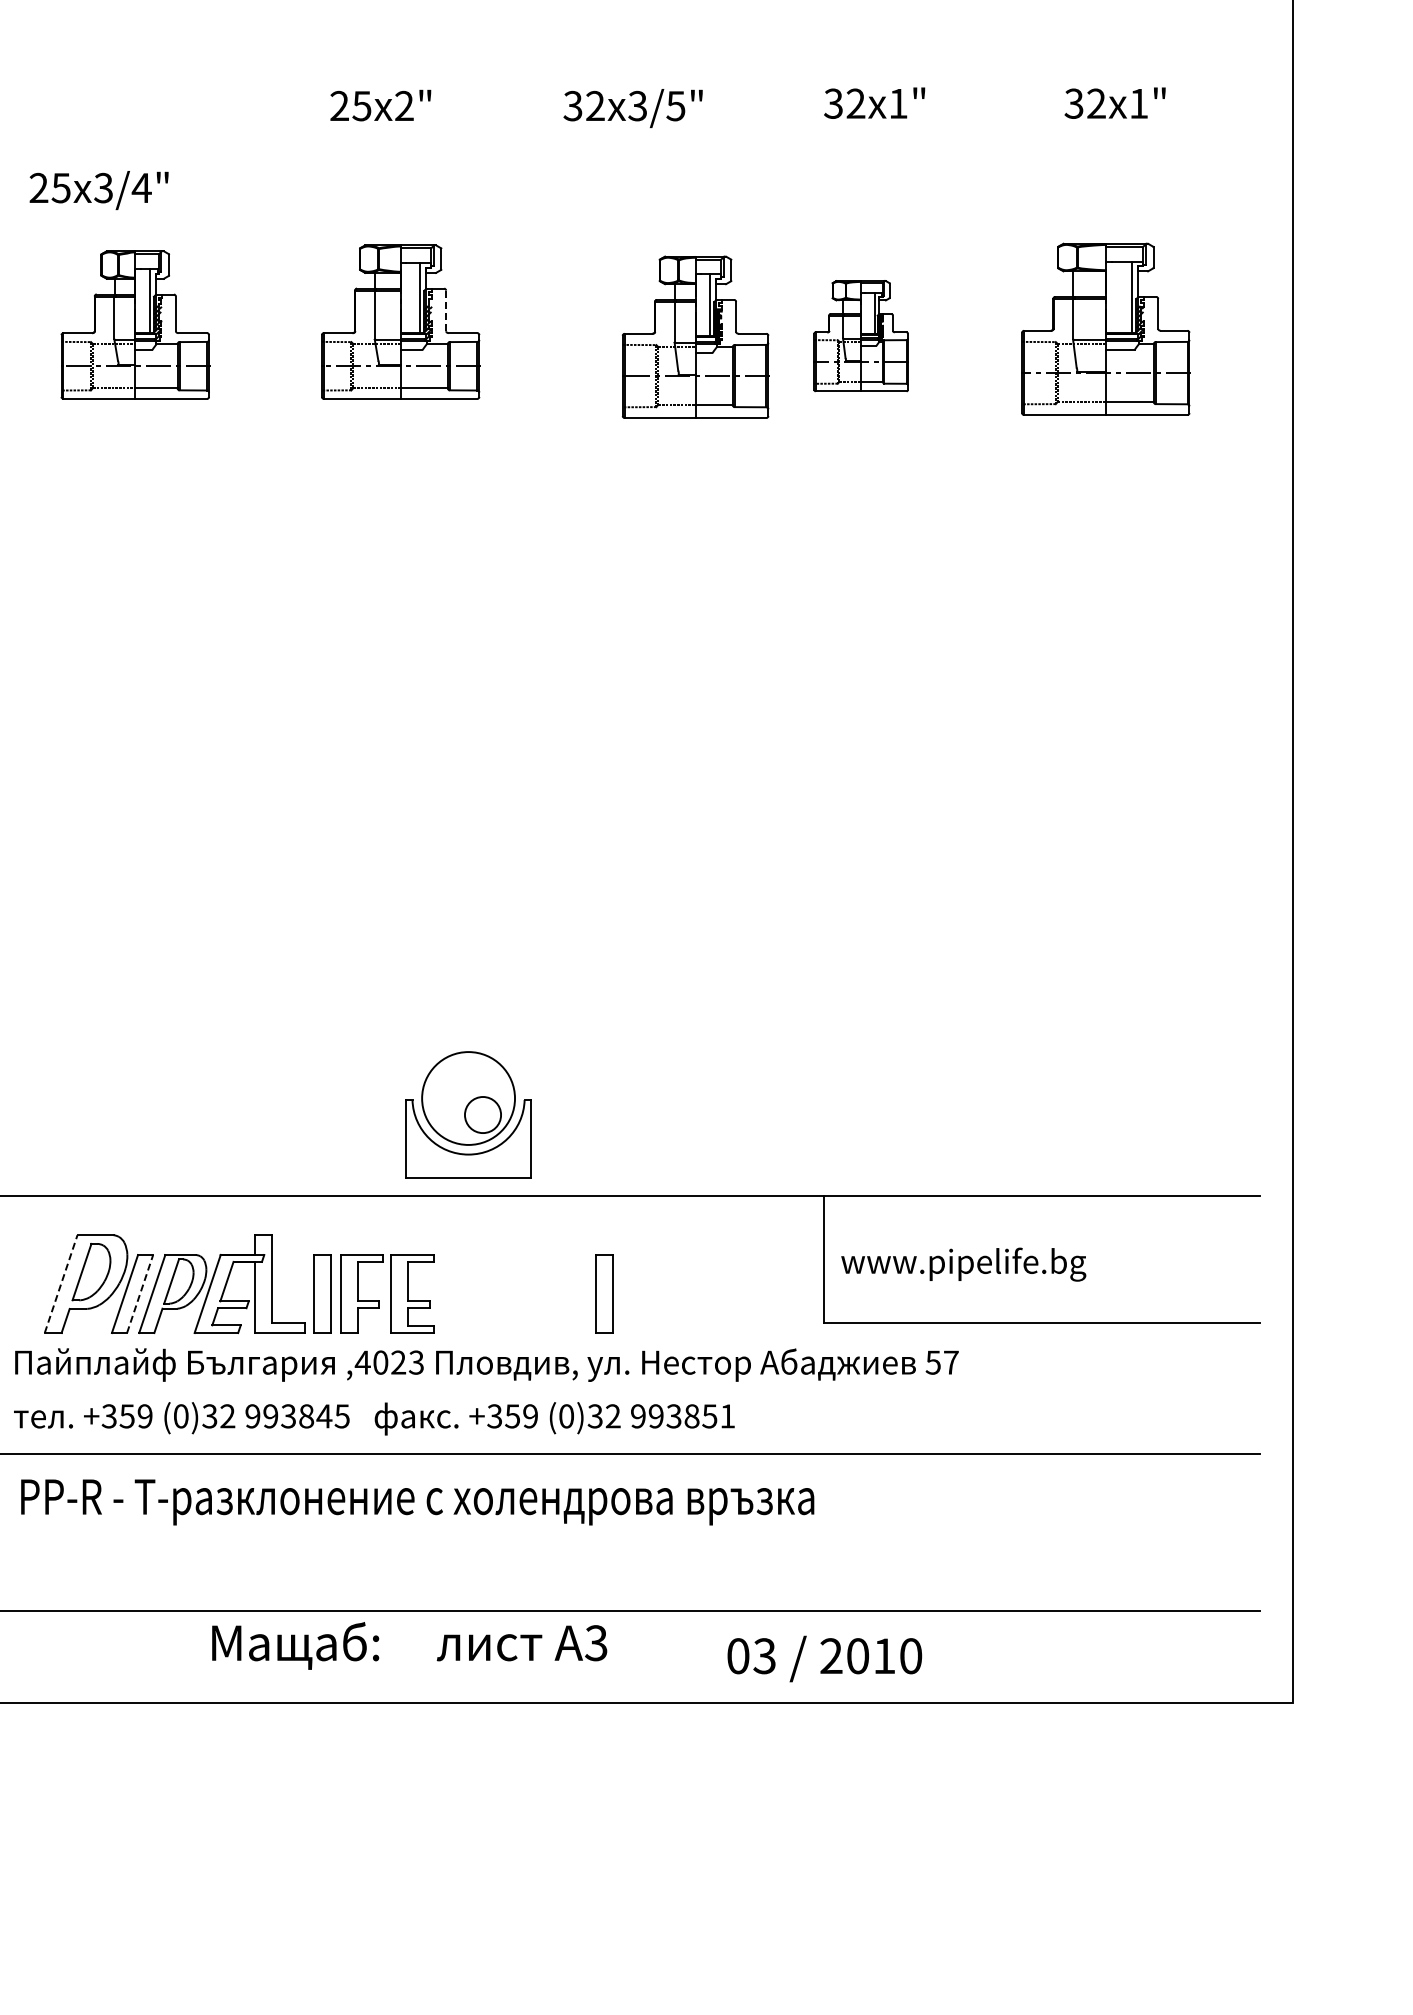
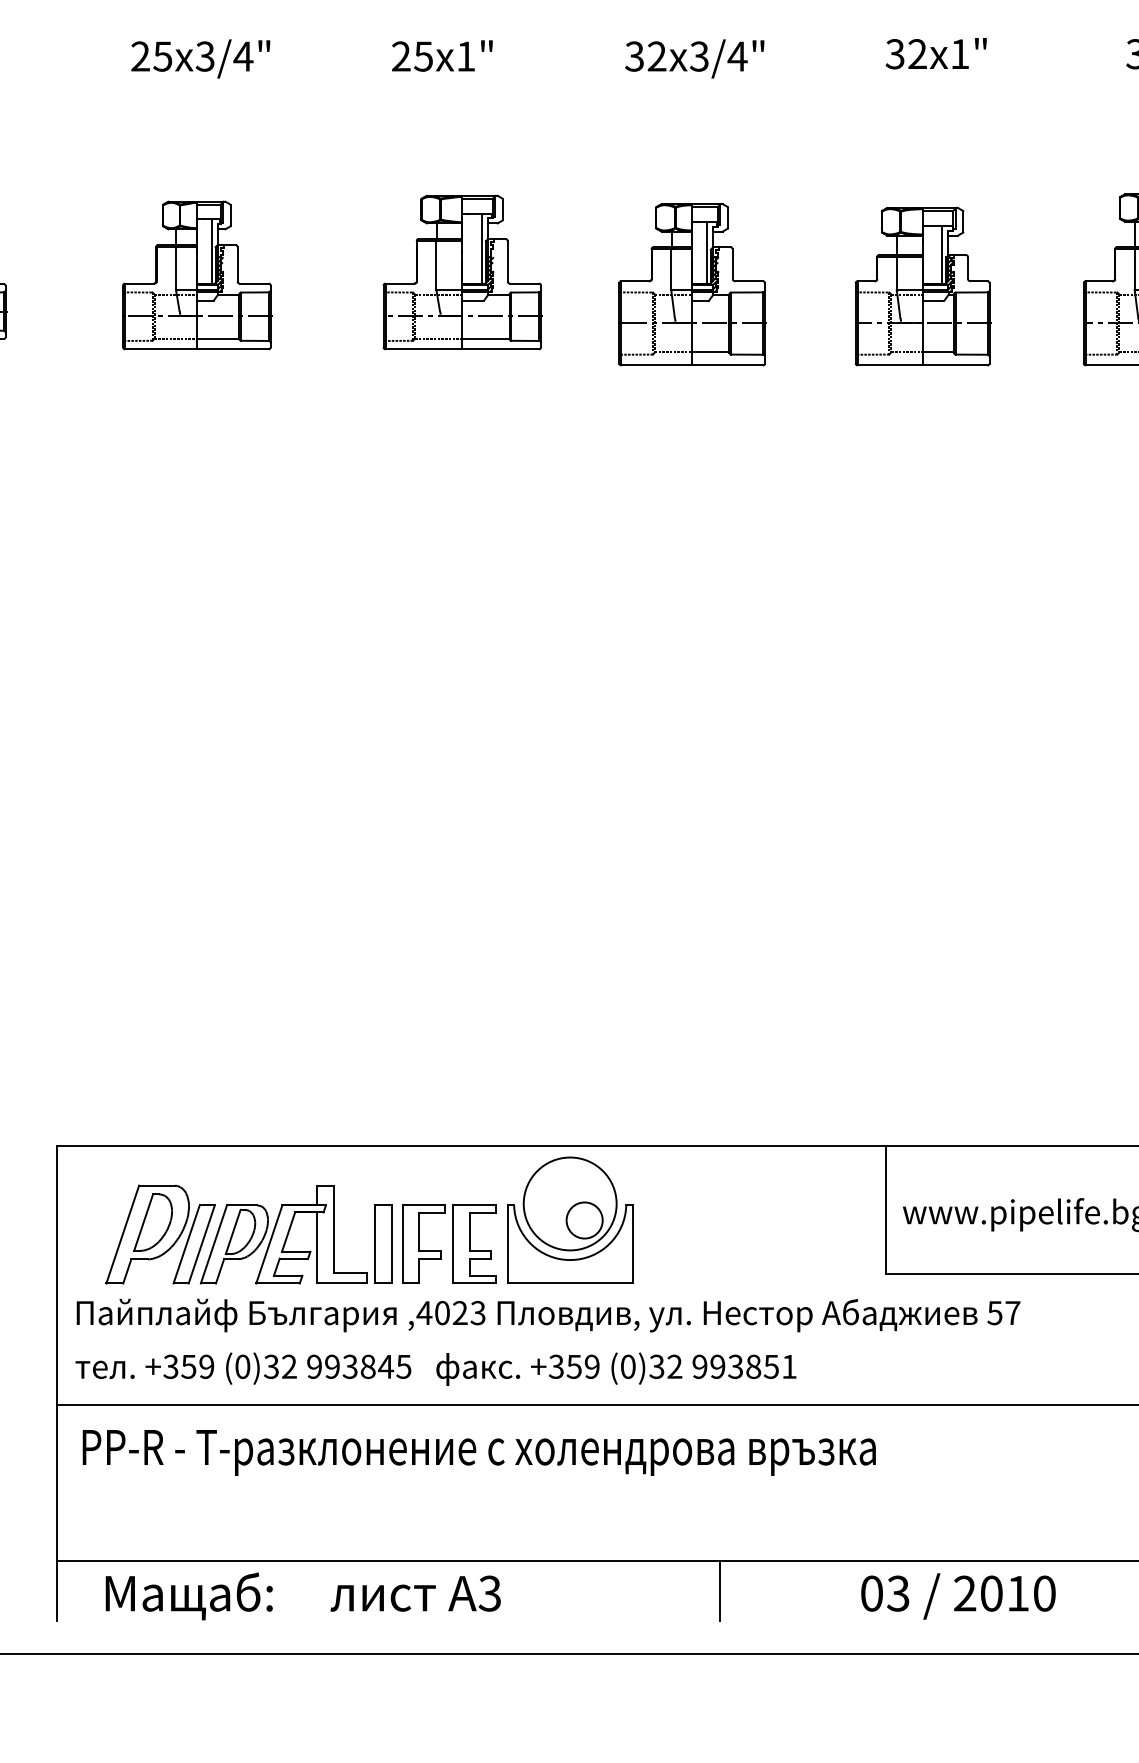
text: (404, 105) -> (466, 55), 25x2" -> 25x1"
text: (675, 106) -> (737, 56), 32x3/5" -> 32x3/4"
text: (98, 190) -> (200, 58), moved
line: (446, 311) -> (508, 261), dashed -> solid
part: (861, 335) -> (923, 285), size x1.43
part: (695, 336) -> (692, 283), moved
part: (468, 1114) -> (570, 1219), moved
line: (61, 1284) -> (123, 1234), dashed -> solid
line: (140, 1293) -> (202, 1243), dashed -> solid
part: (604, 1293) -> (666, 1243), removed
line: (657, 1640) -> (719, 1590), added
text: (409, 1645) -> (303, 1595), moved
text: (824, 1658) -> (958, 1595), moved

